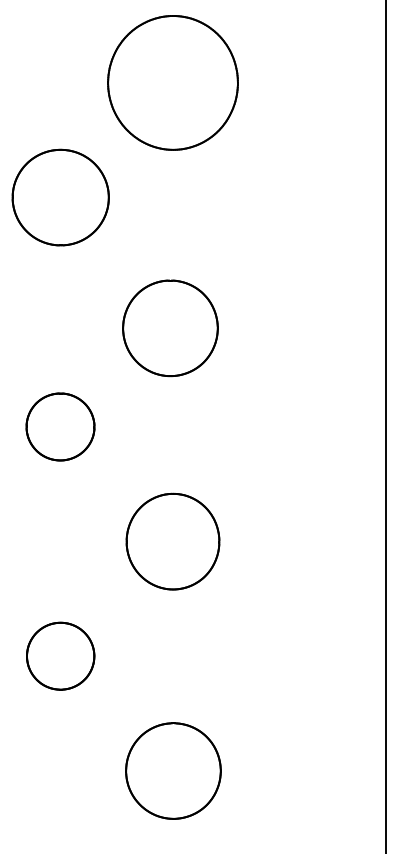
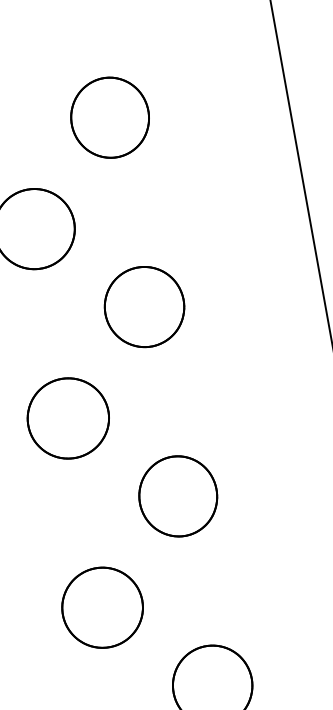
part: (172, 82) -> (109, 117), size x0.71
part: (170, 328) -> (144, 307), moved
part: (60, 426) -> (68, 418), size x1.43
part: (60, 655) -> (102, 607), size x1.43

